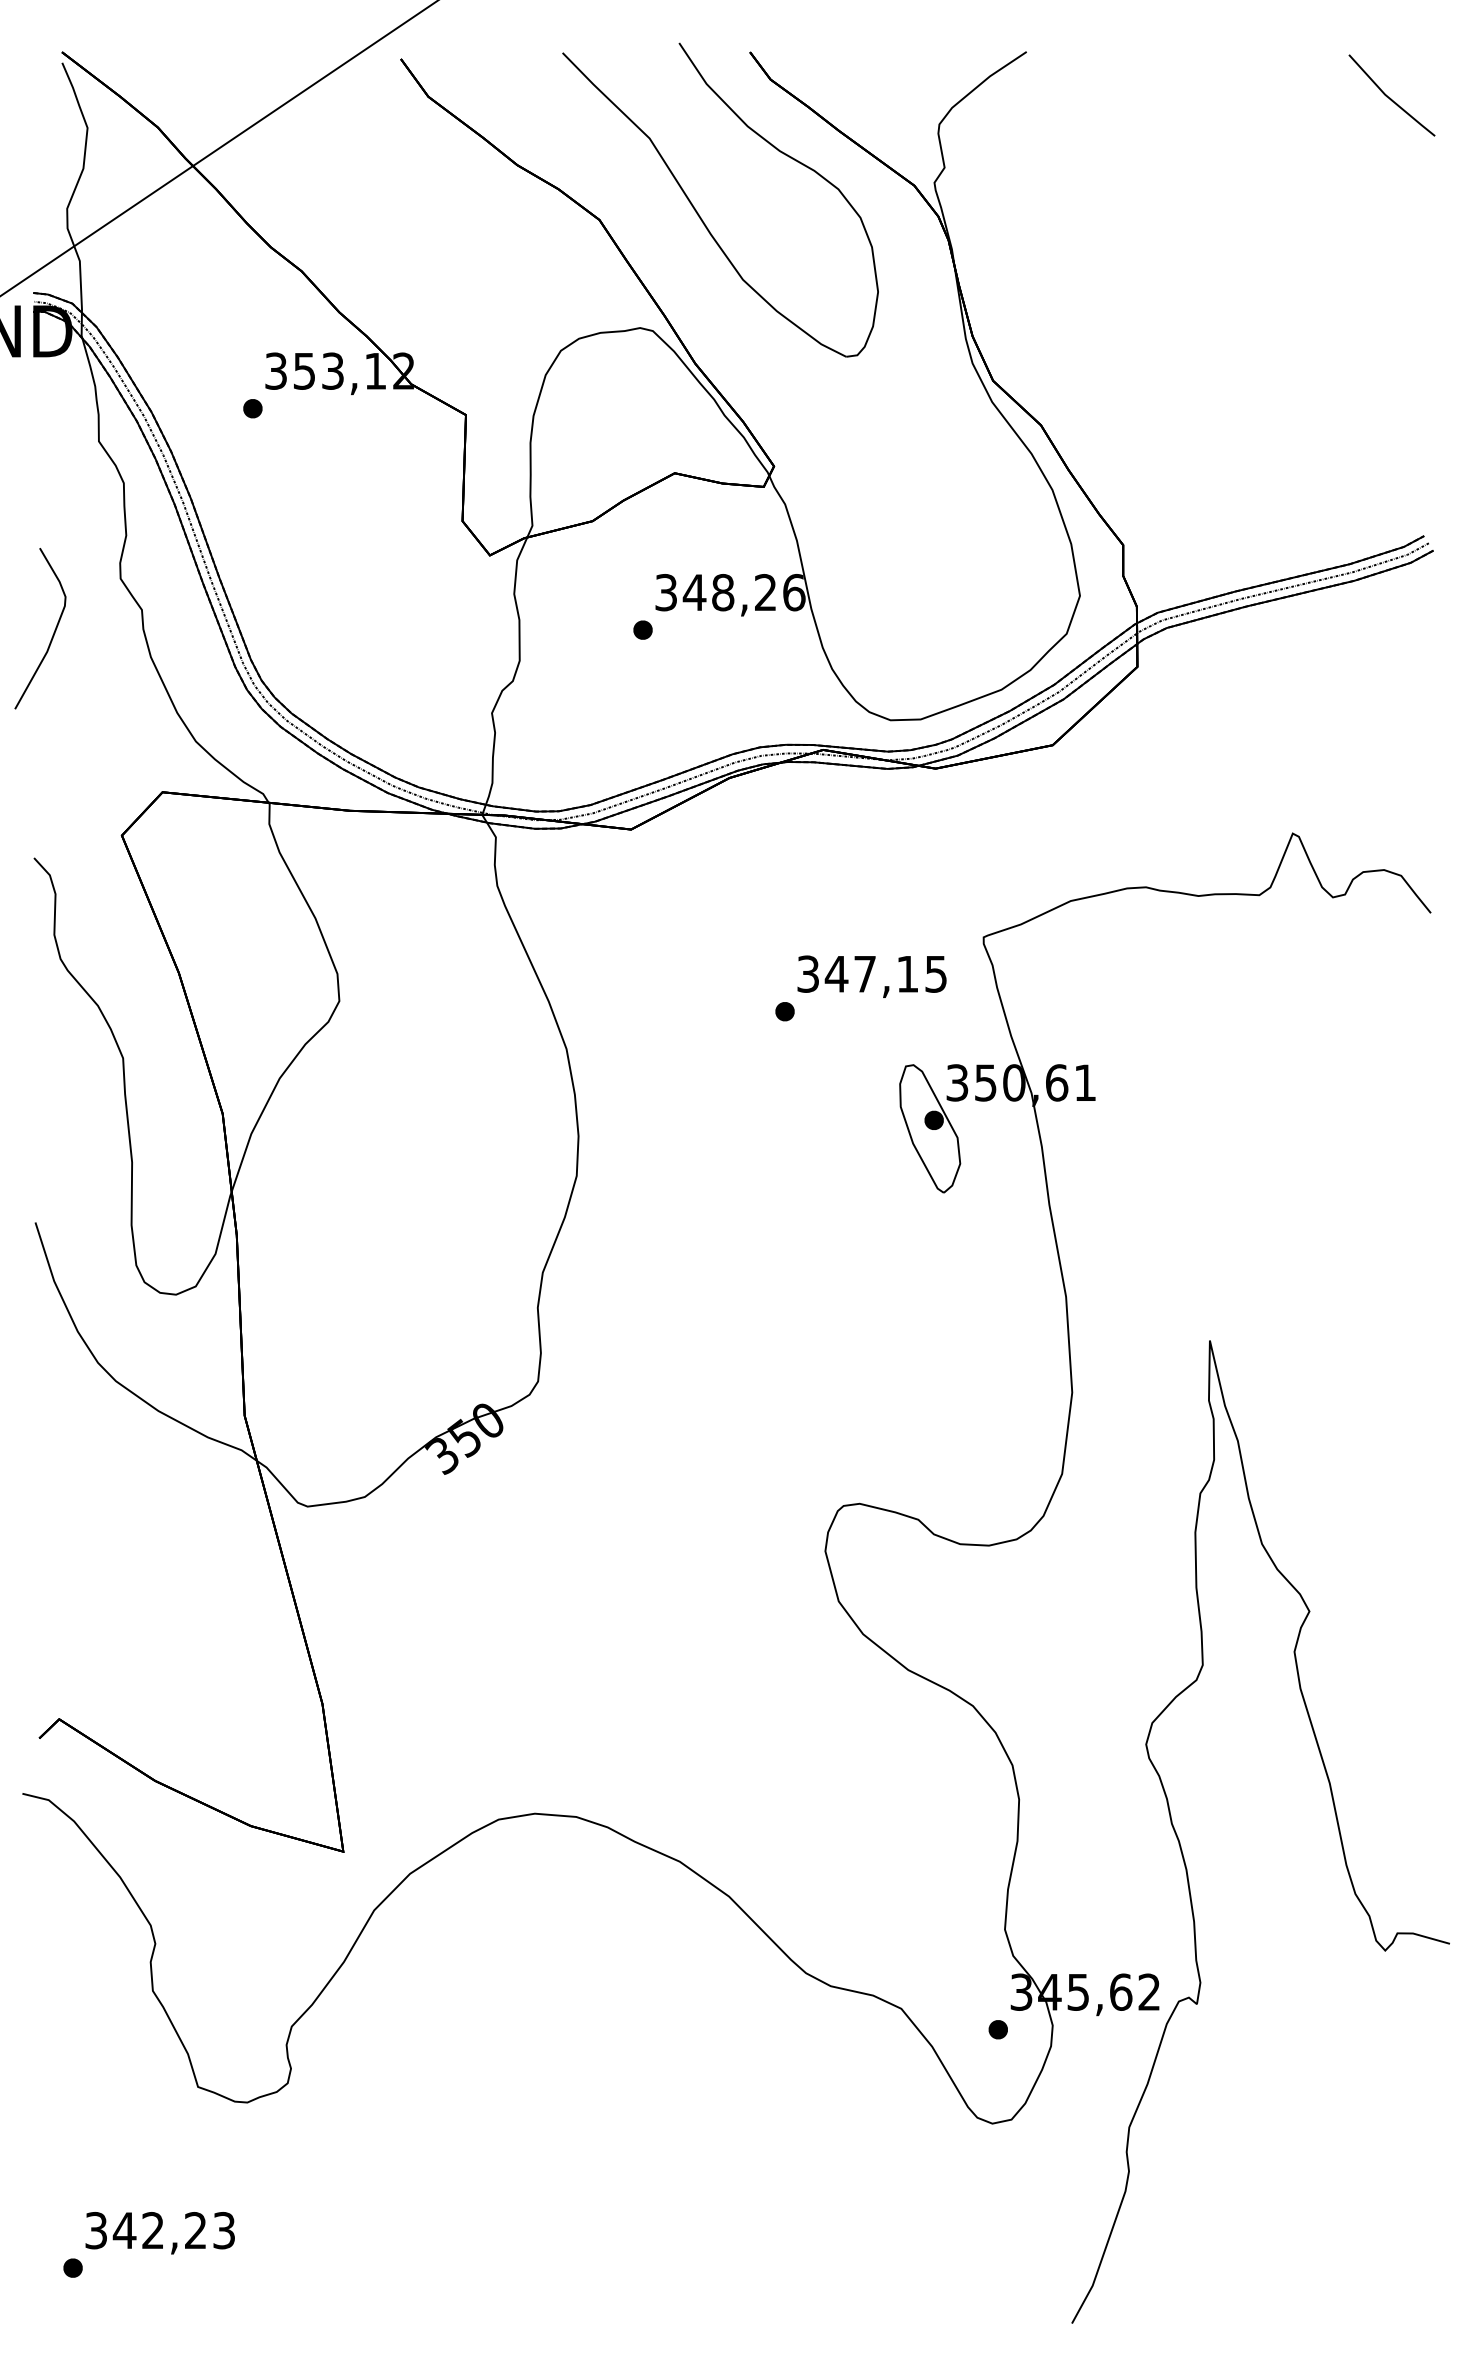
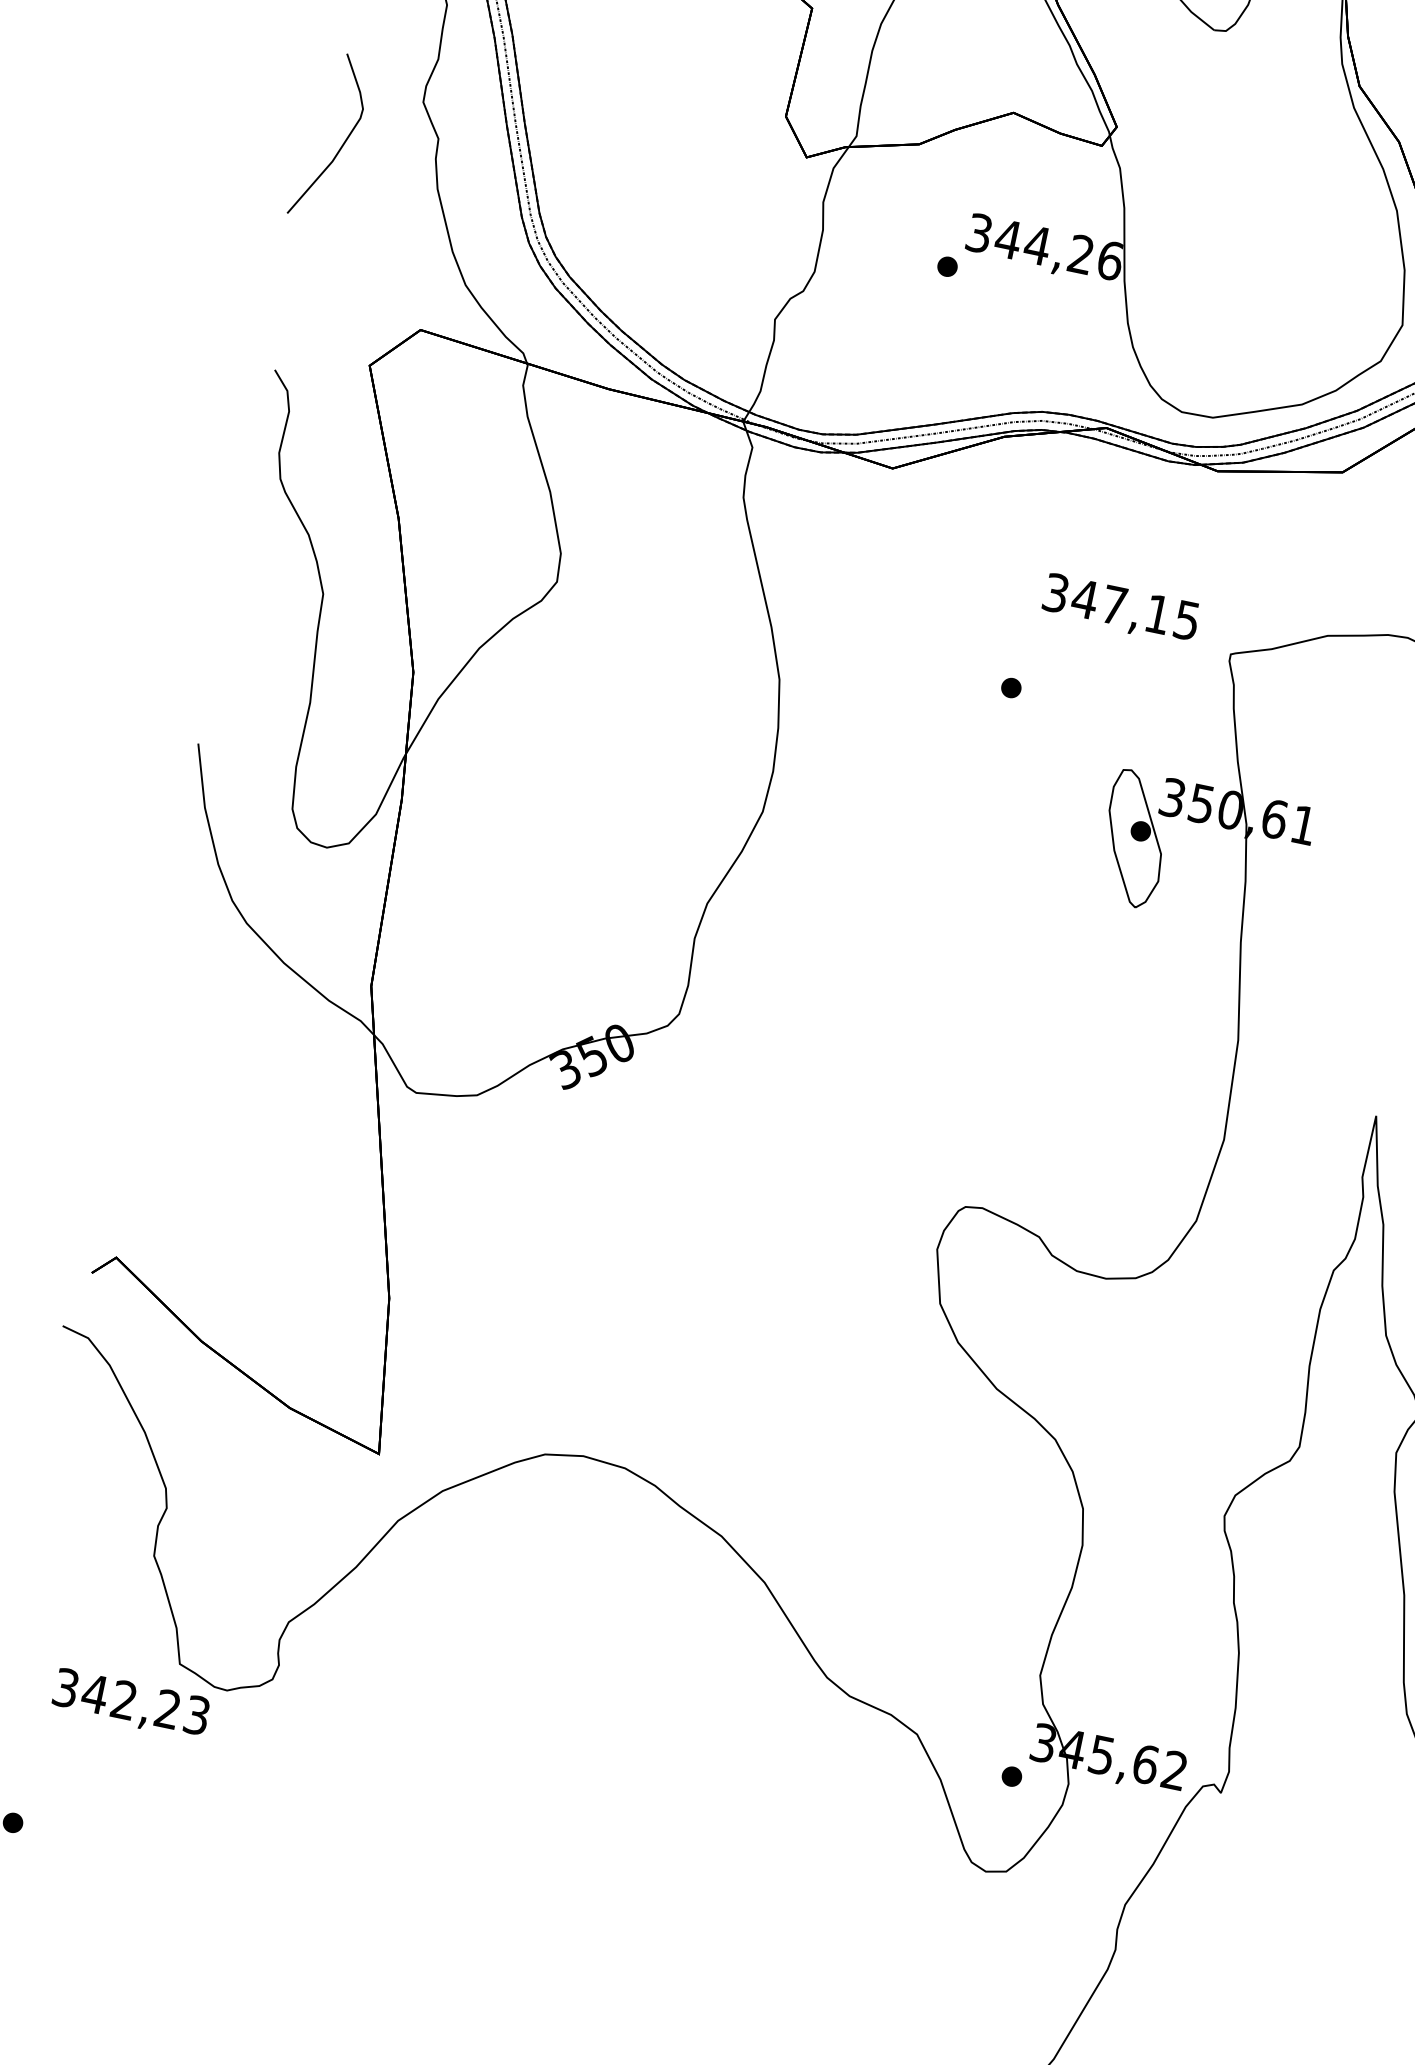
text: (722, 592) -> (1036, 245), 348,26 -> 344,26
text: (871, 976) -> (1120, 609), moved
text: (159, 2233) -> (130, 1704), moved

